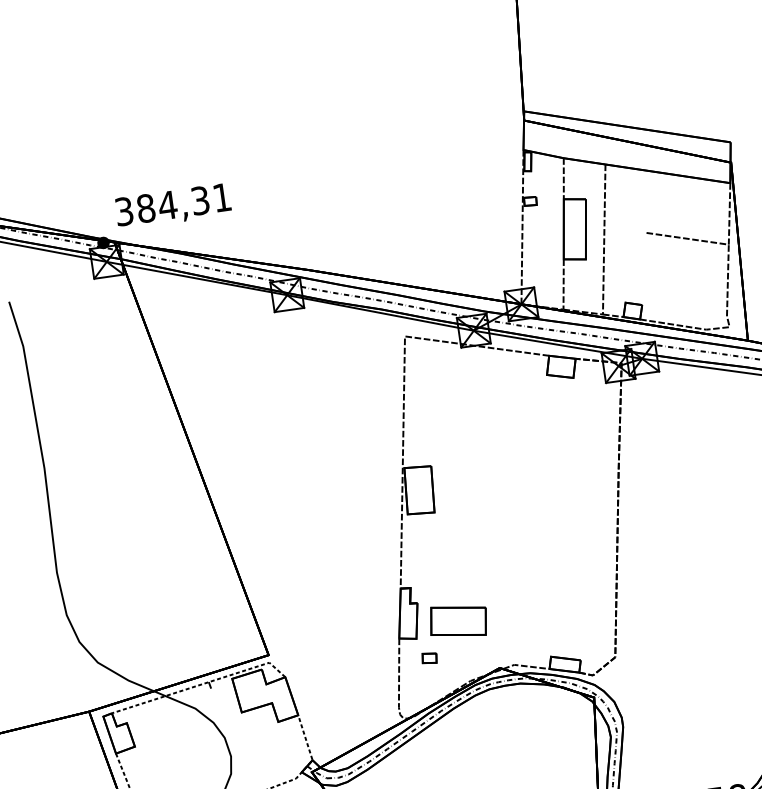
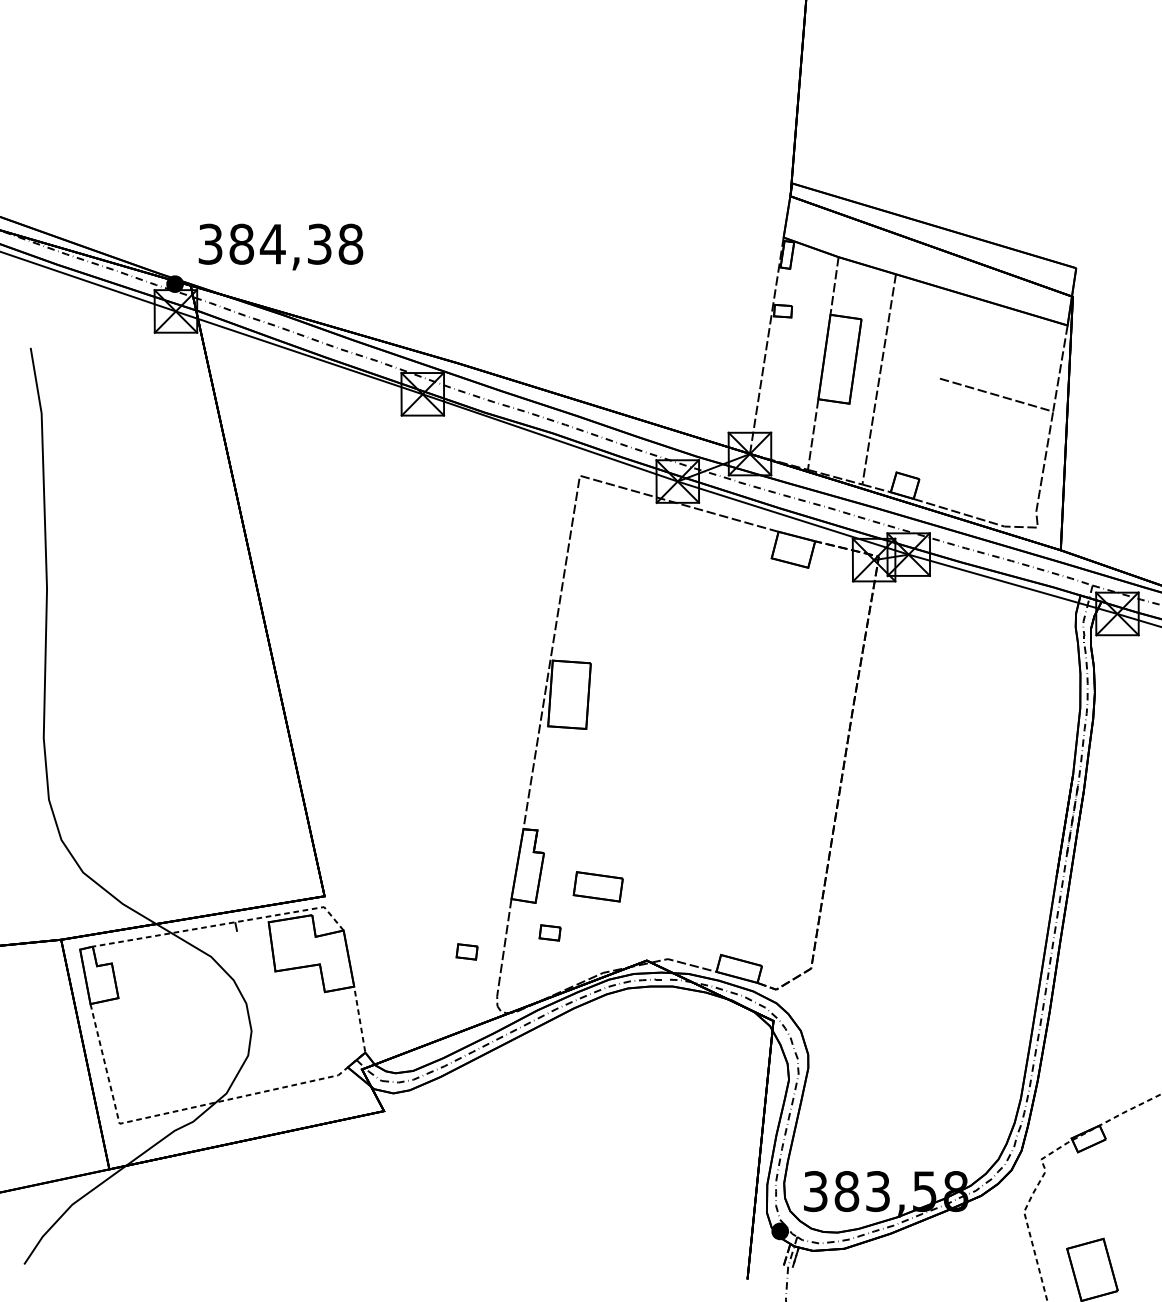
text: (221, 197) -> (350, 243), 384,31 -> 384,38
part: (458, 621) -> (598, 886), size x0.6
part: (373, 679) -> (466, 951), added

